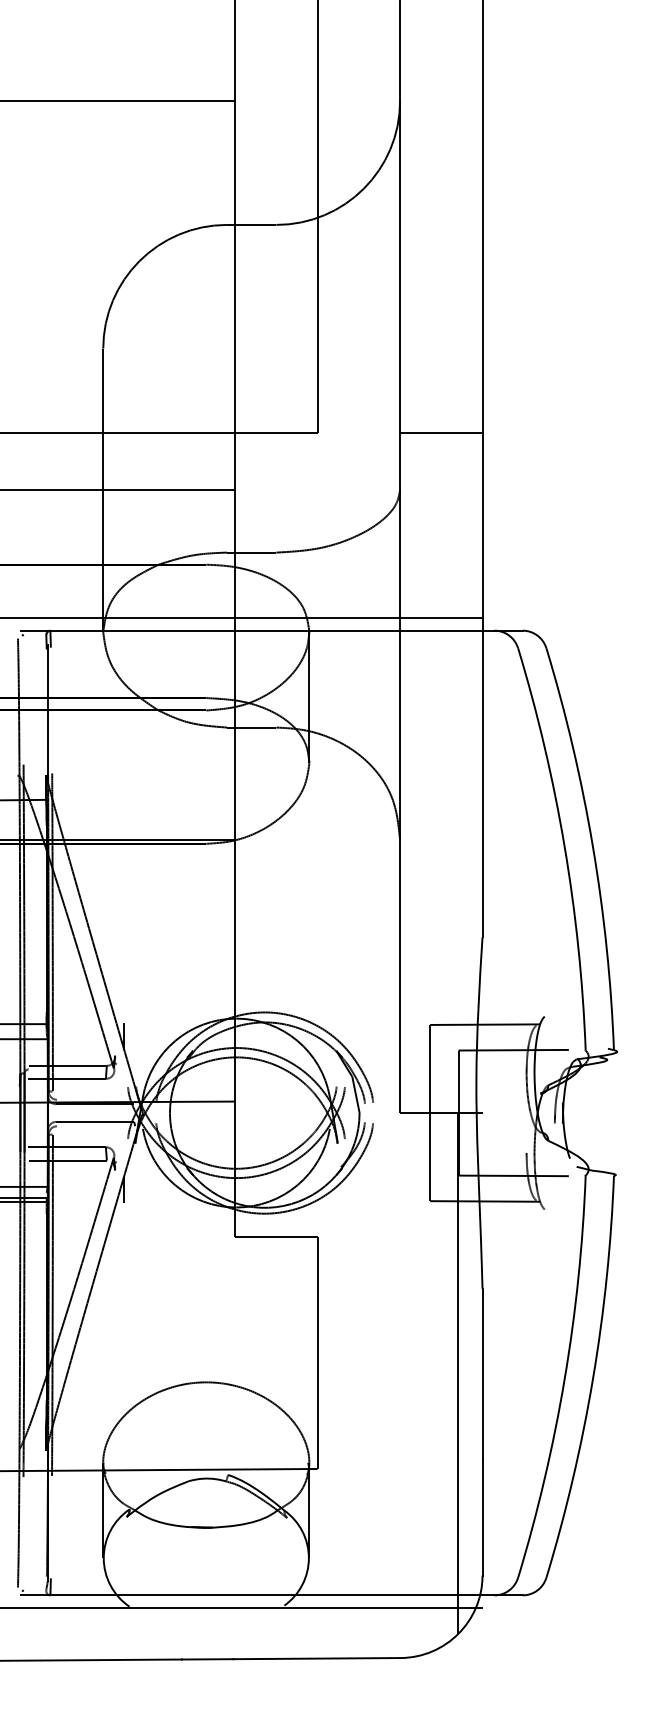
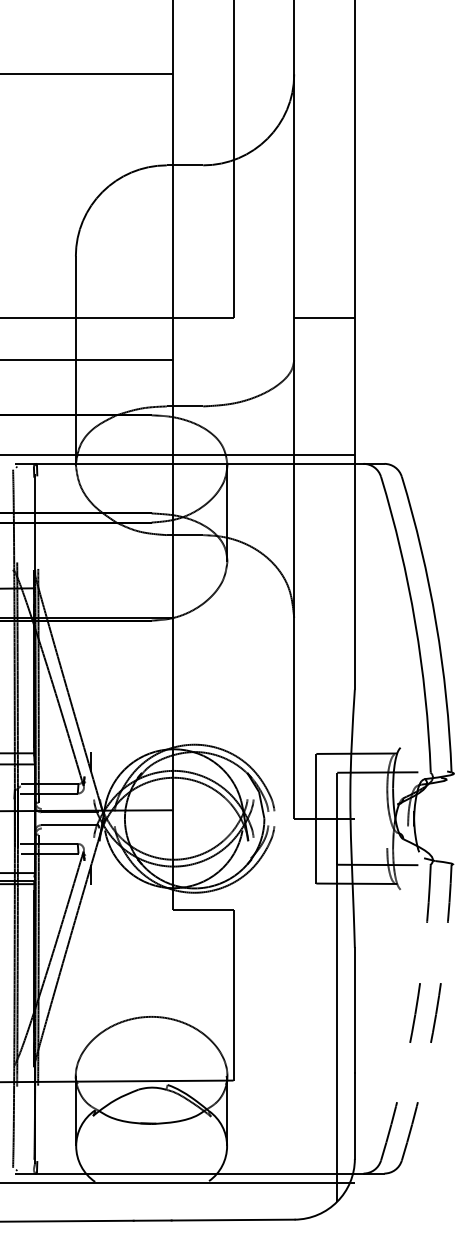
arc: (564, 1379) -> (415, 1014), solid -> dashed
arc: (593, 1379) -> (436, 1014), solid -> dashed

